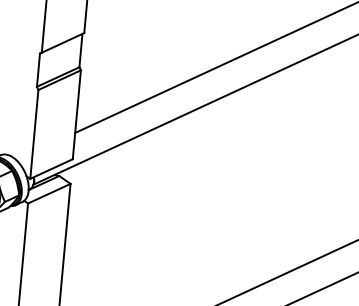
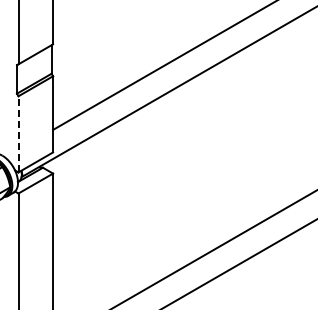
line: (34, 133) -> (18, 133), solid -> dashed

